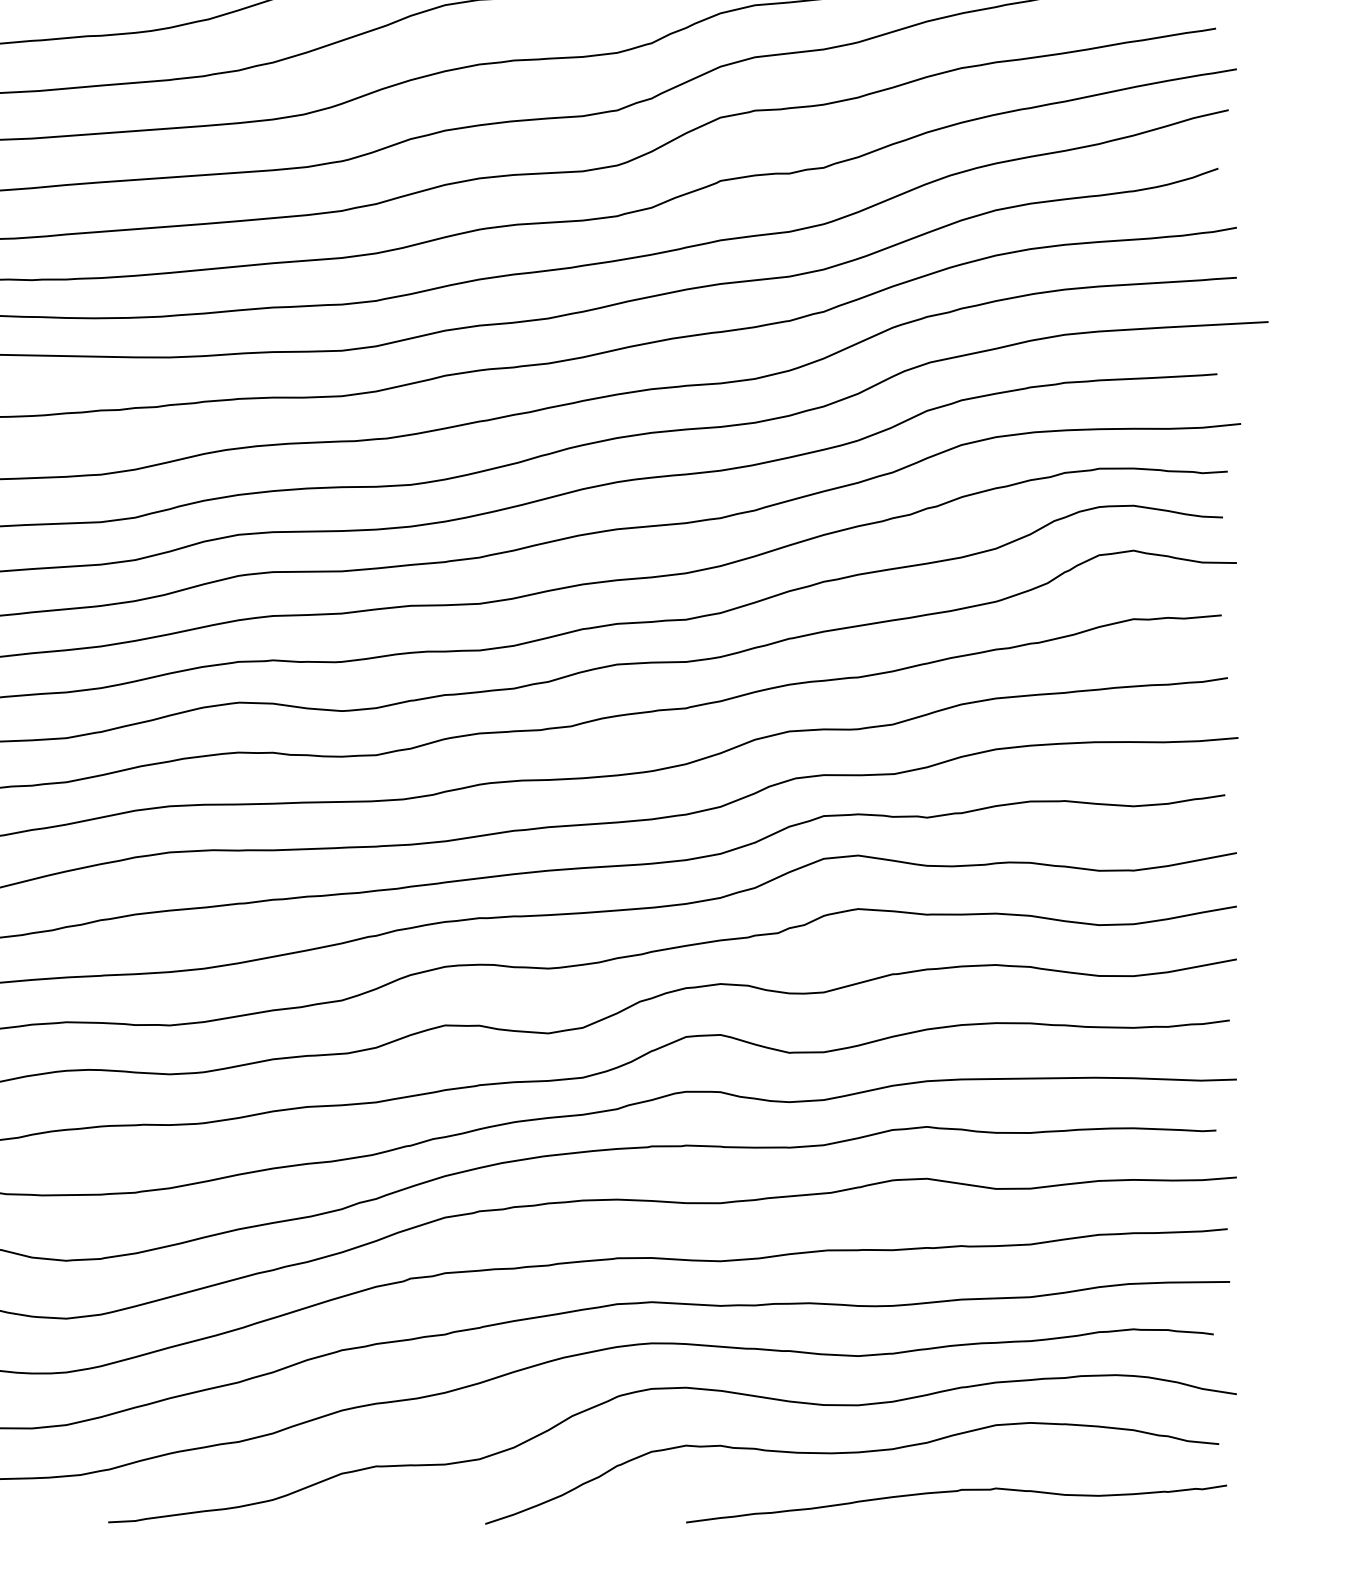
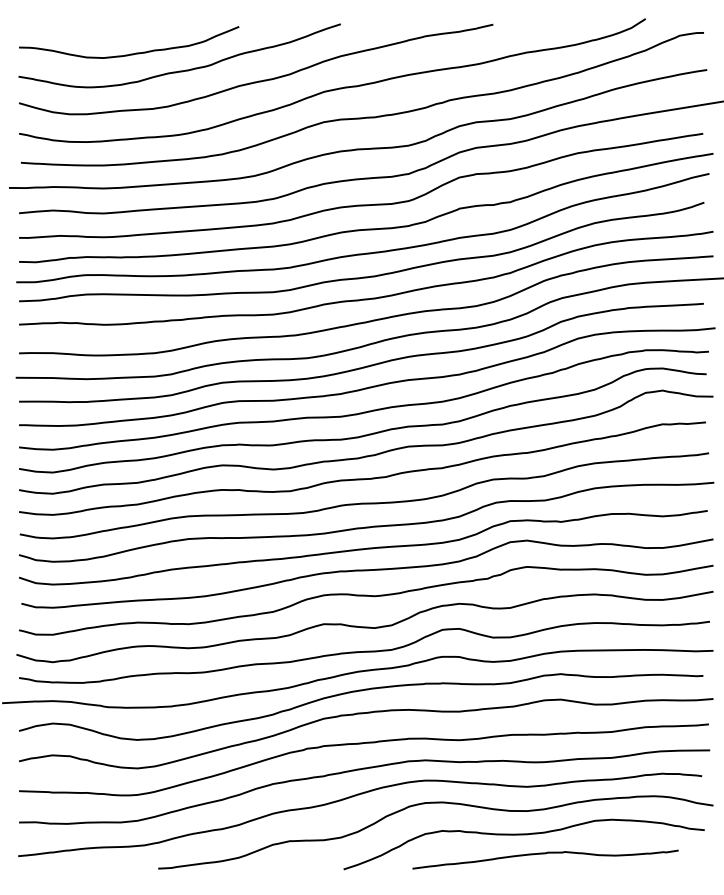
curve: (956, 1493) -> (545, 854), moved

